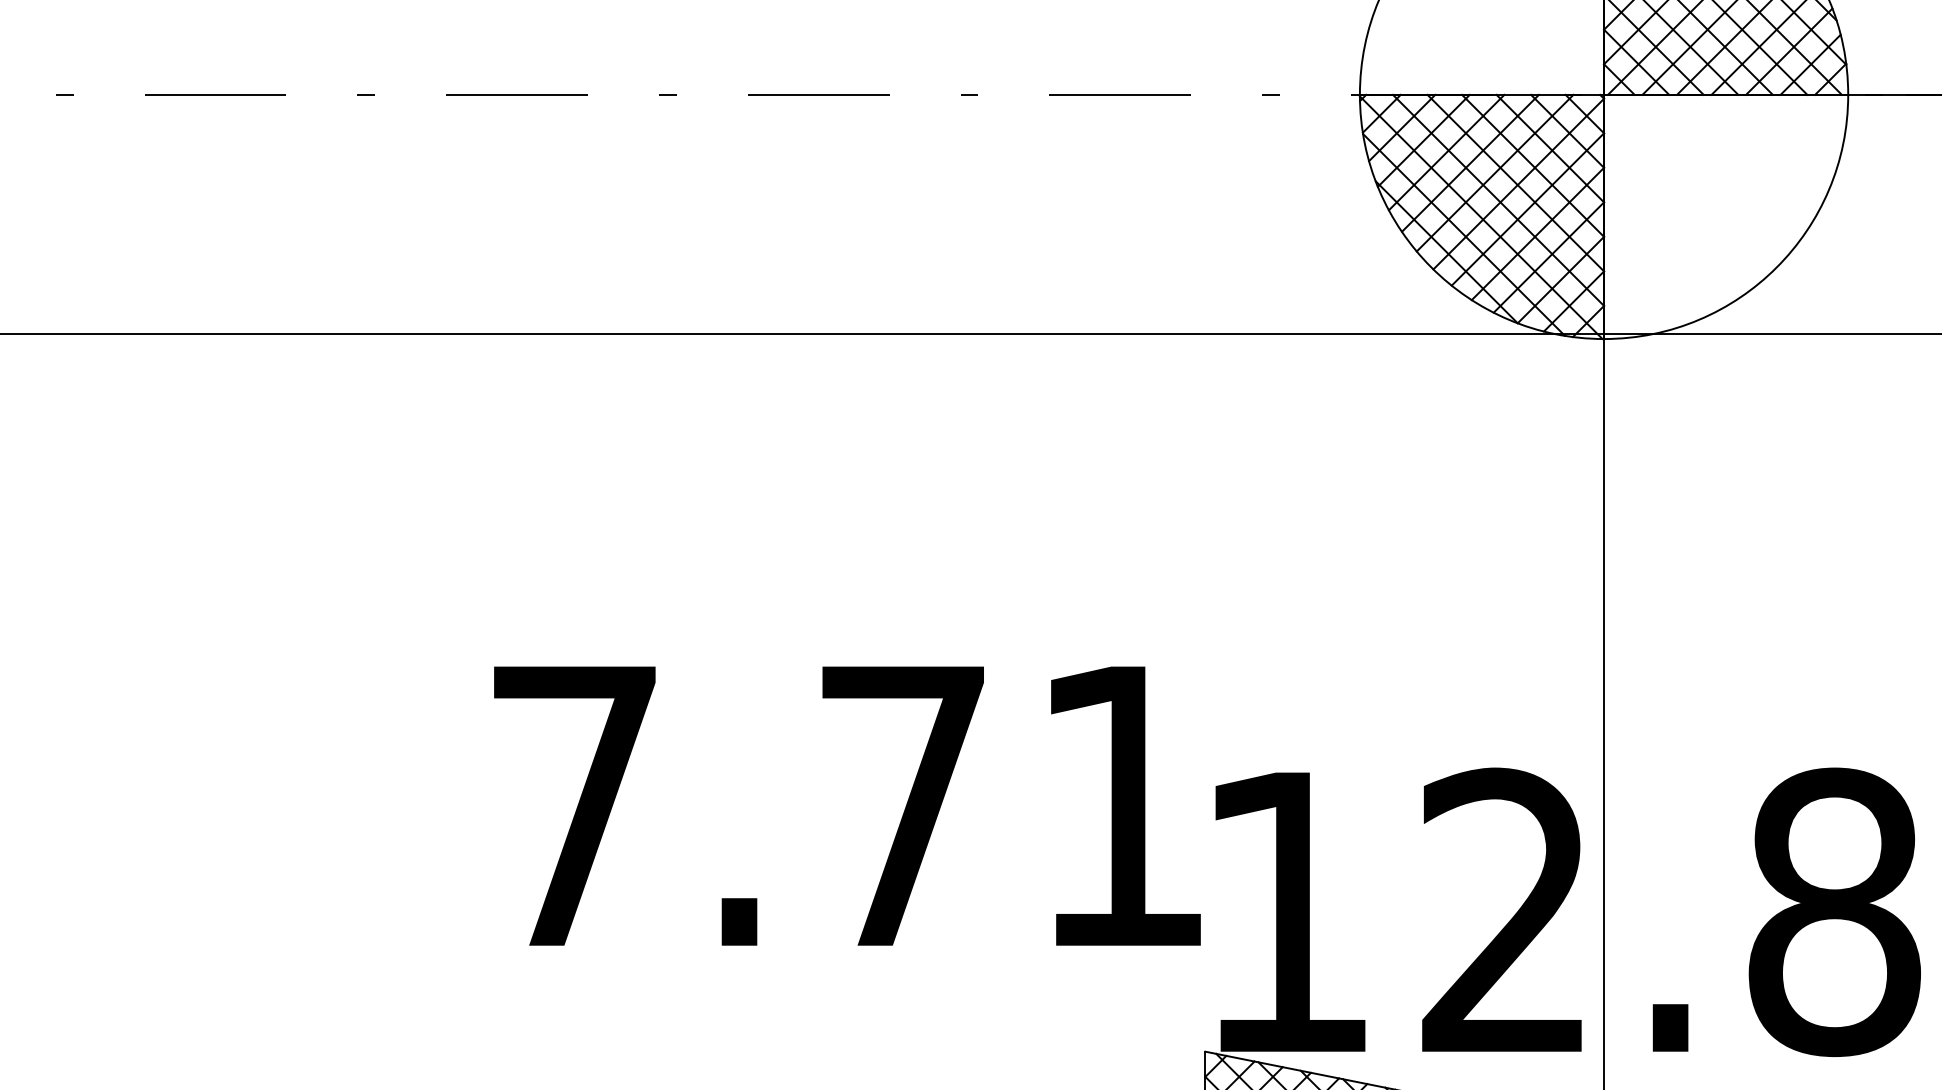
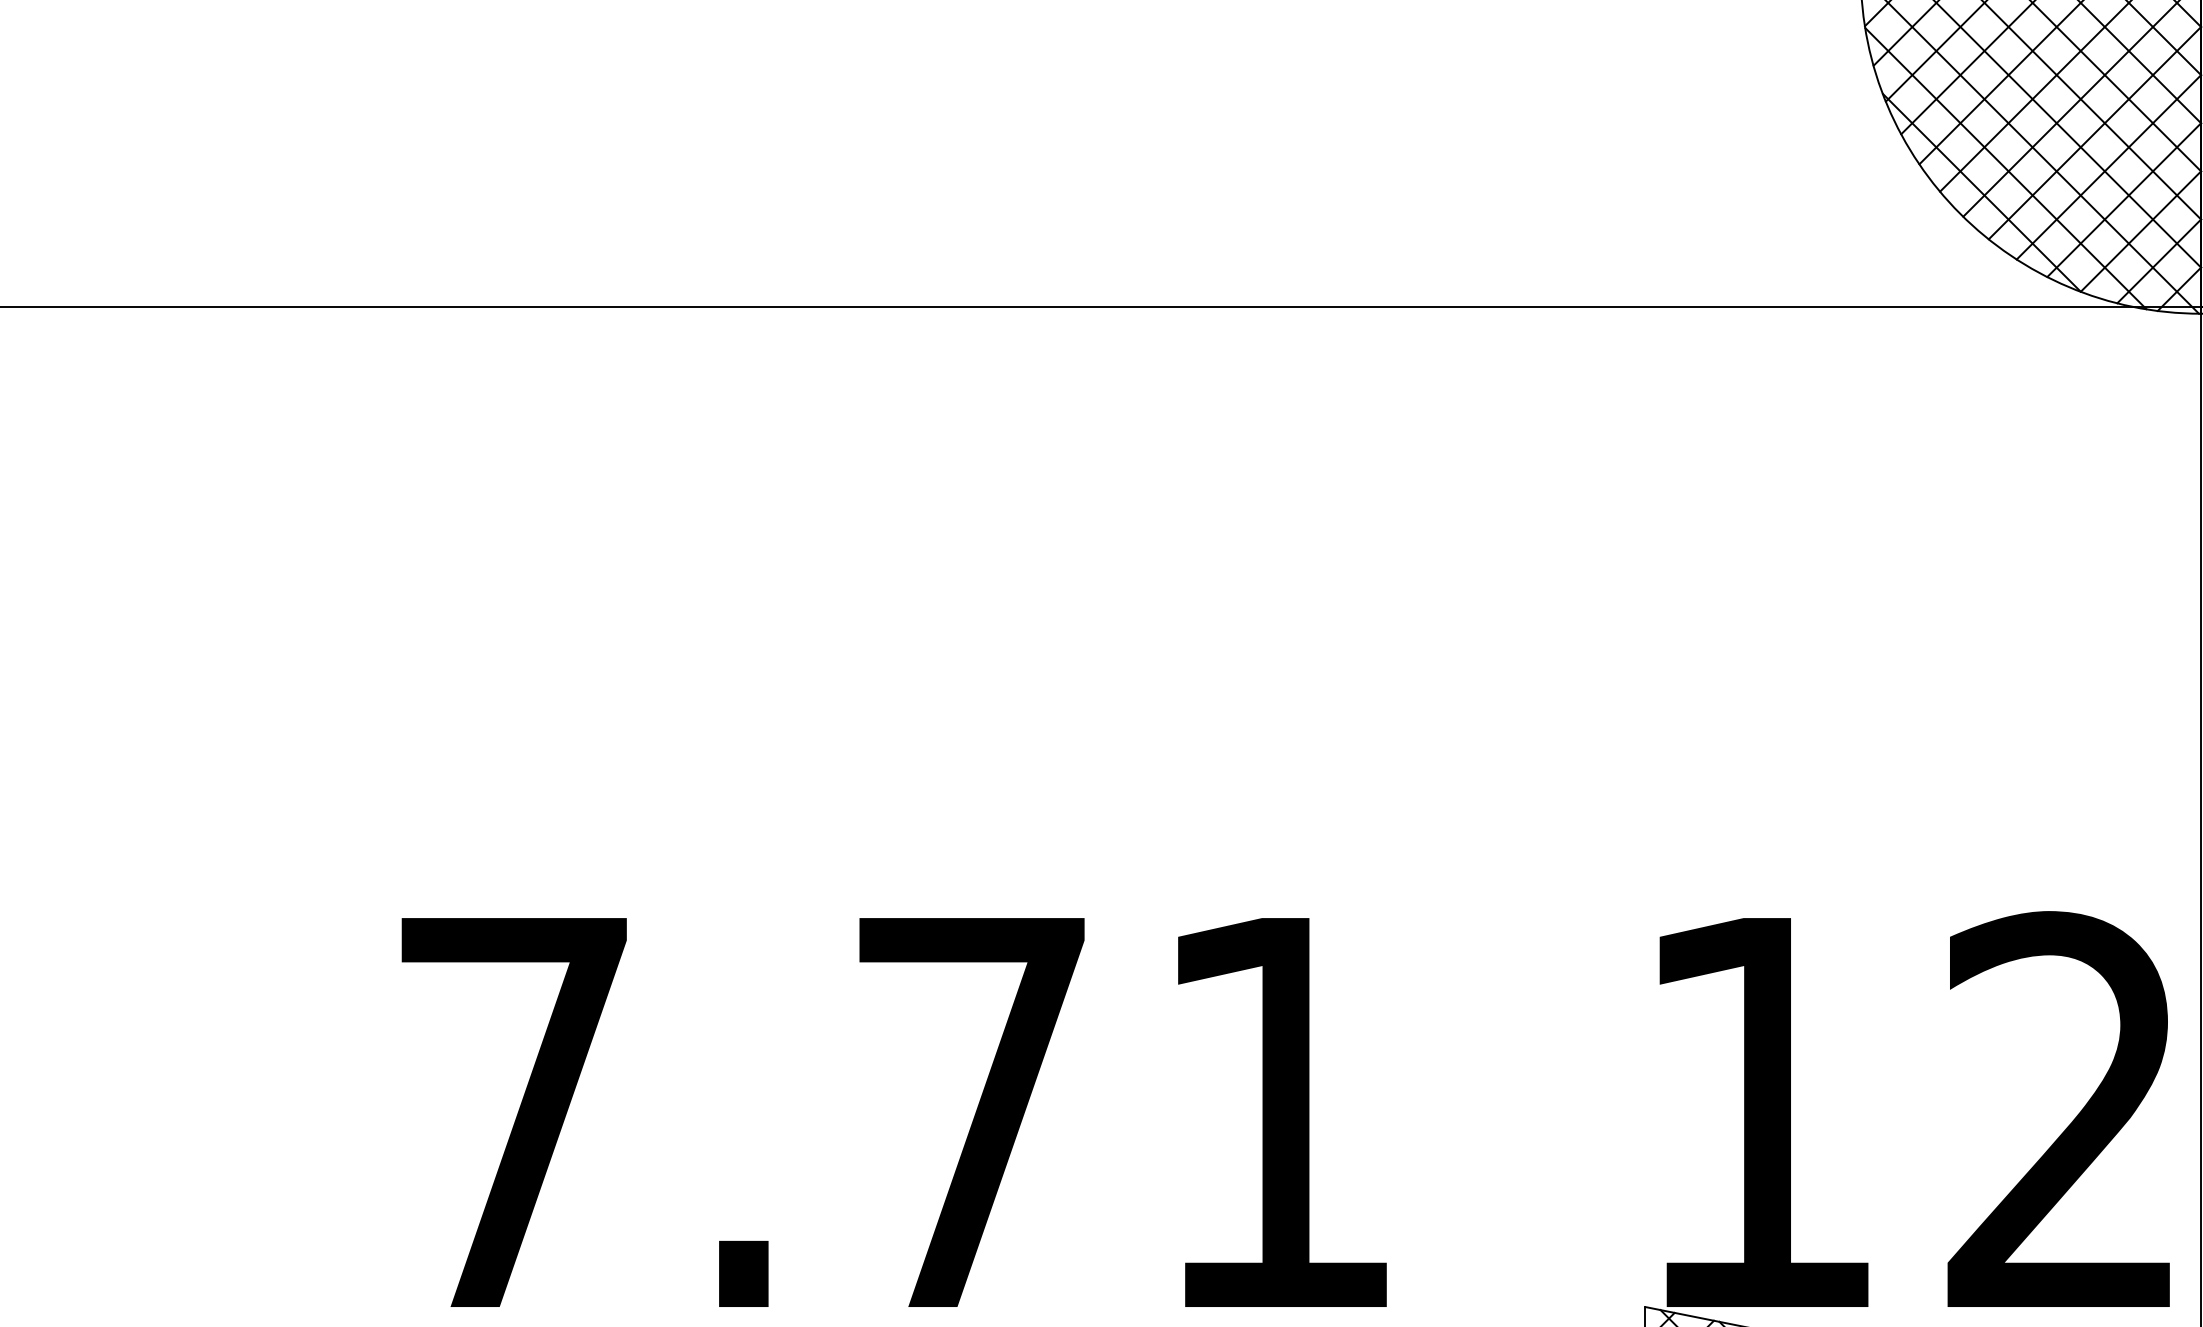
text: (847, 805) -> (894, 1111), moved

